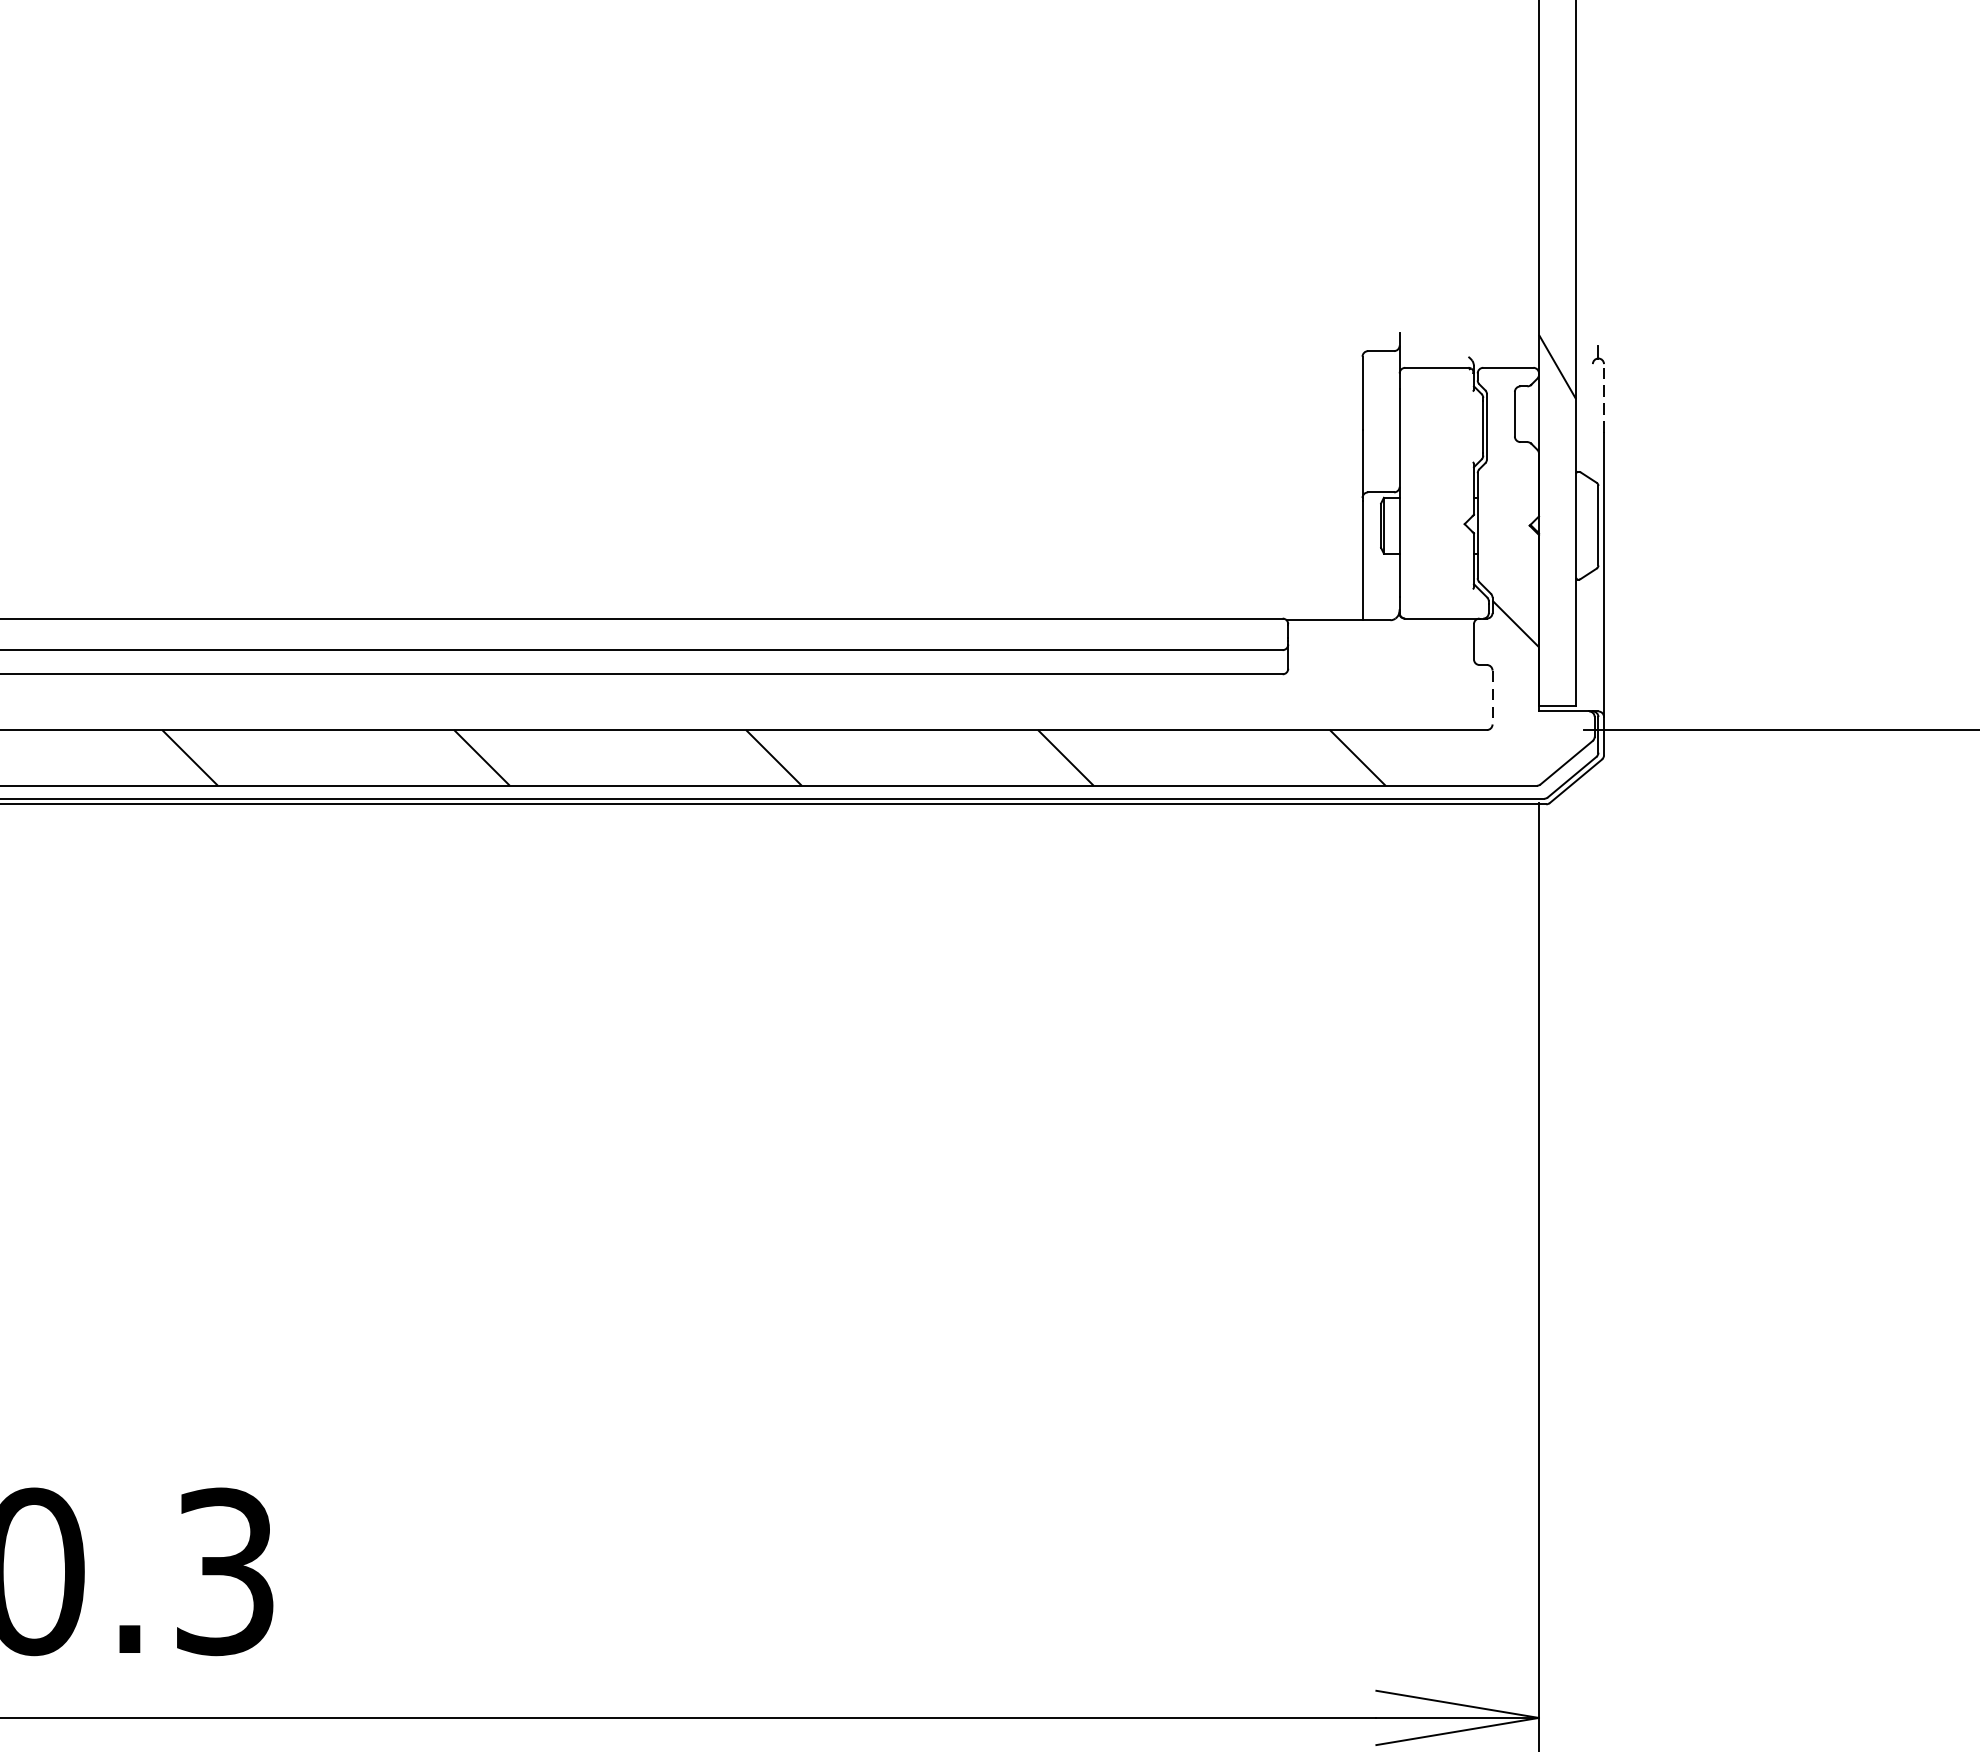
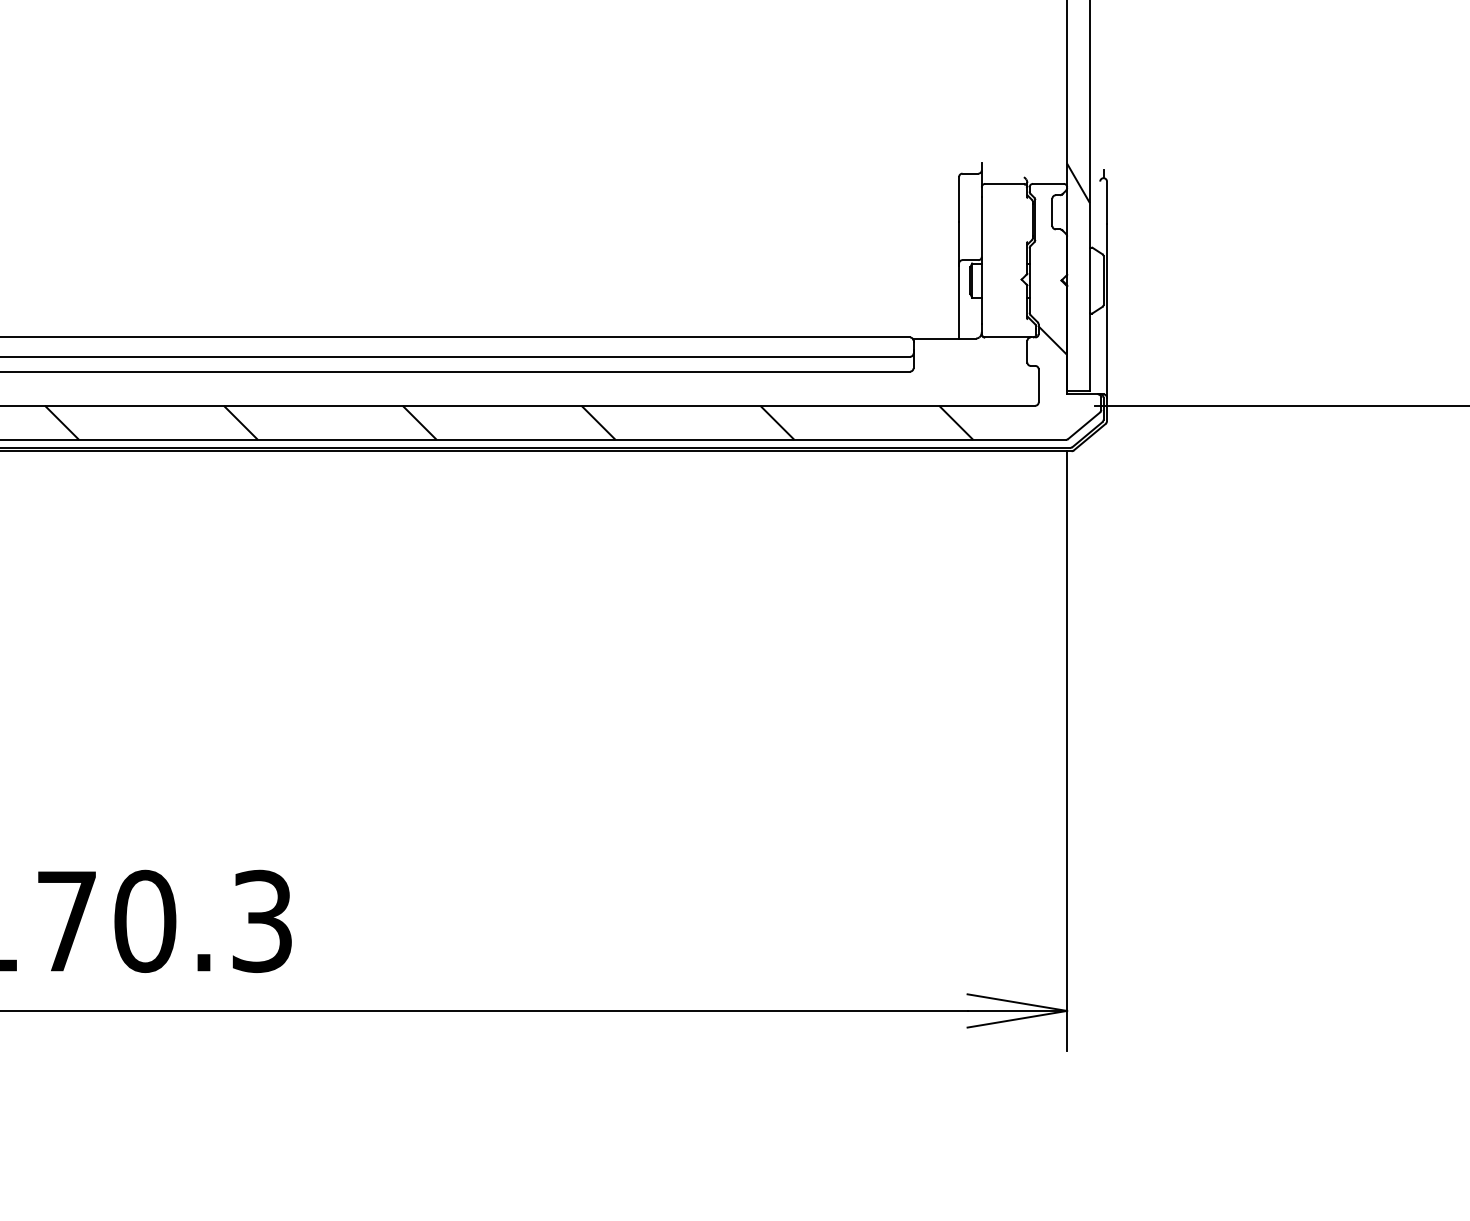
line: (1604, 398) -> (1107, 202), dashed -> solid
line: (1492, 698) -> (1038, 386), dashed -> solid

